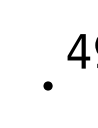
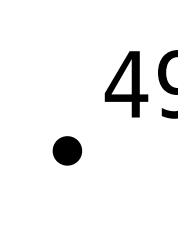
part: (47, 85) -> (66, 149), size x1.67

